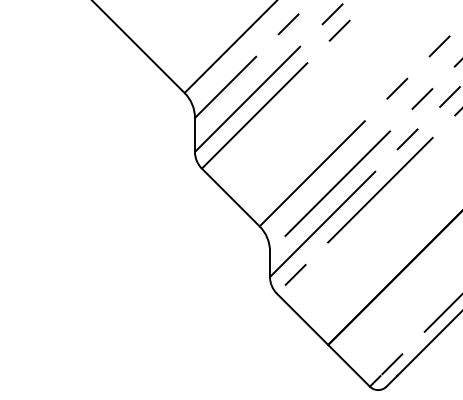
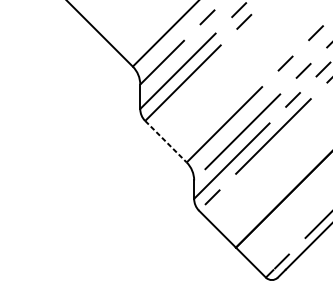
line: (230, 197) -> (165, 141), solid -> dashed

